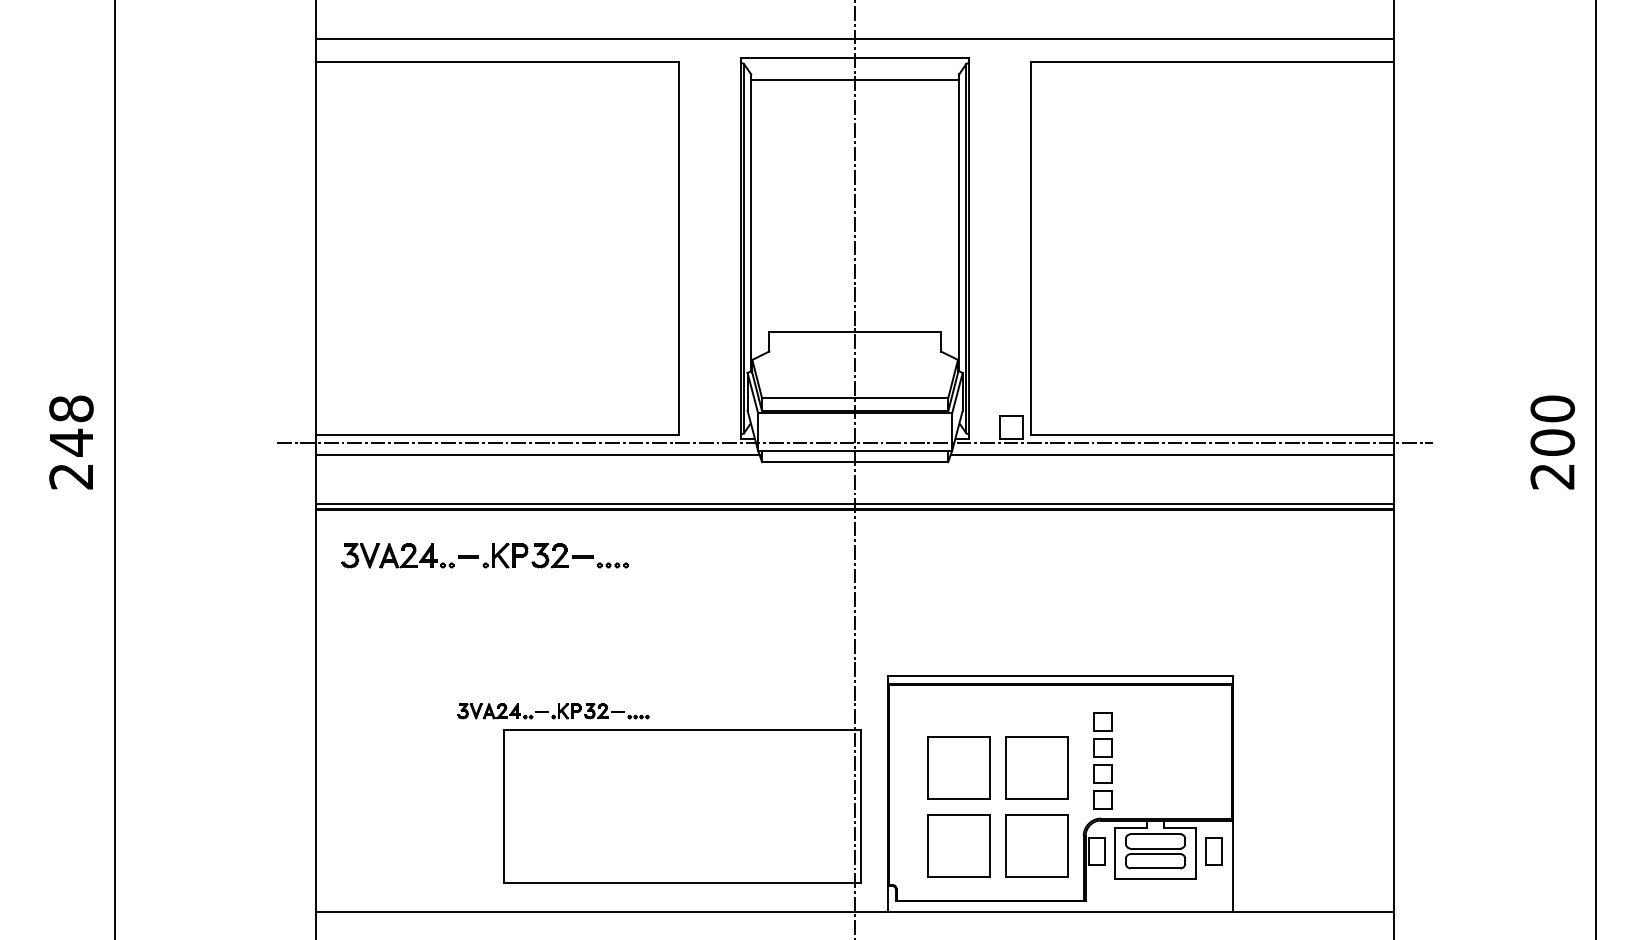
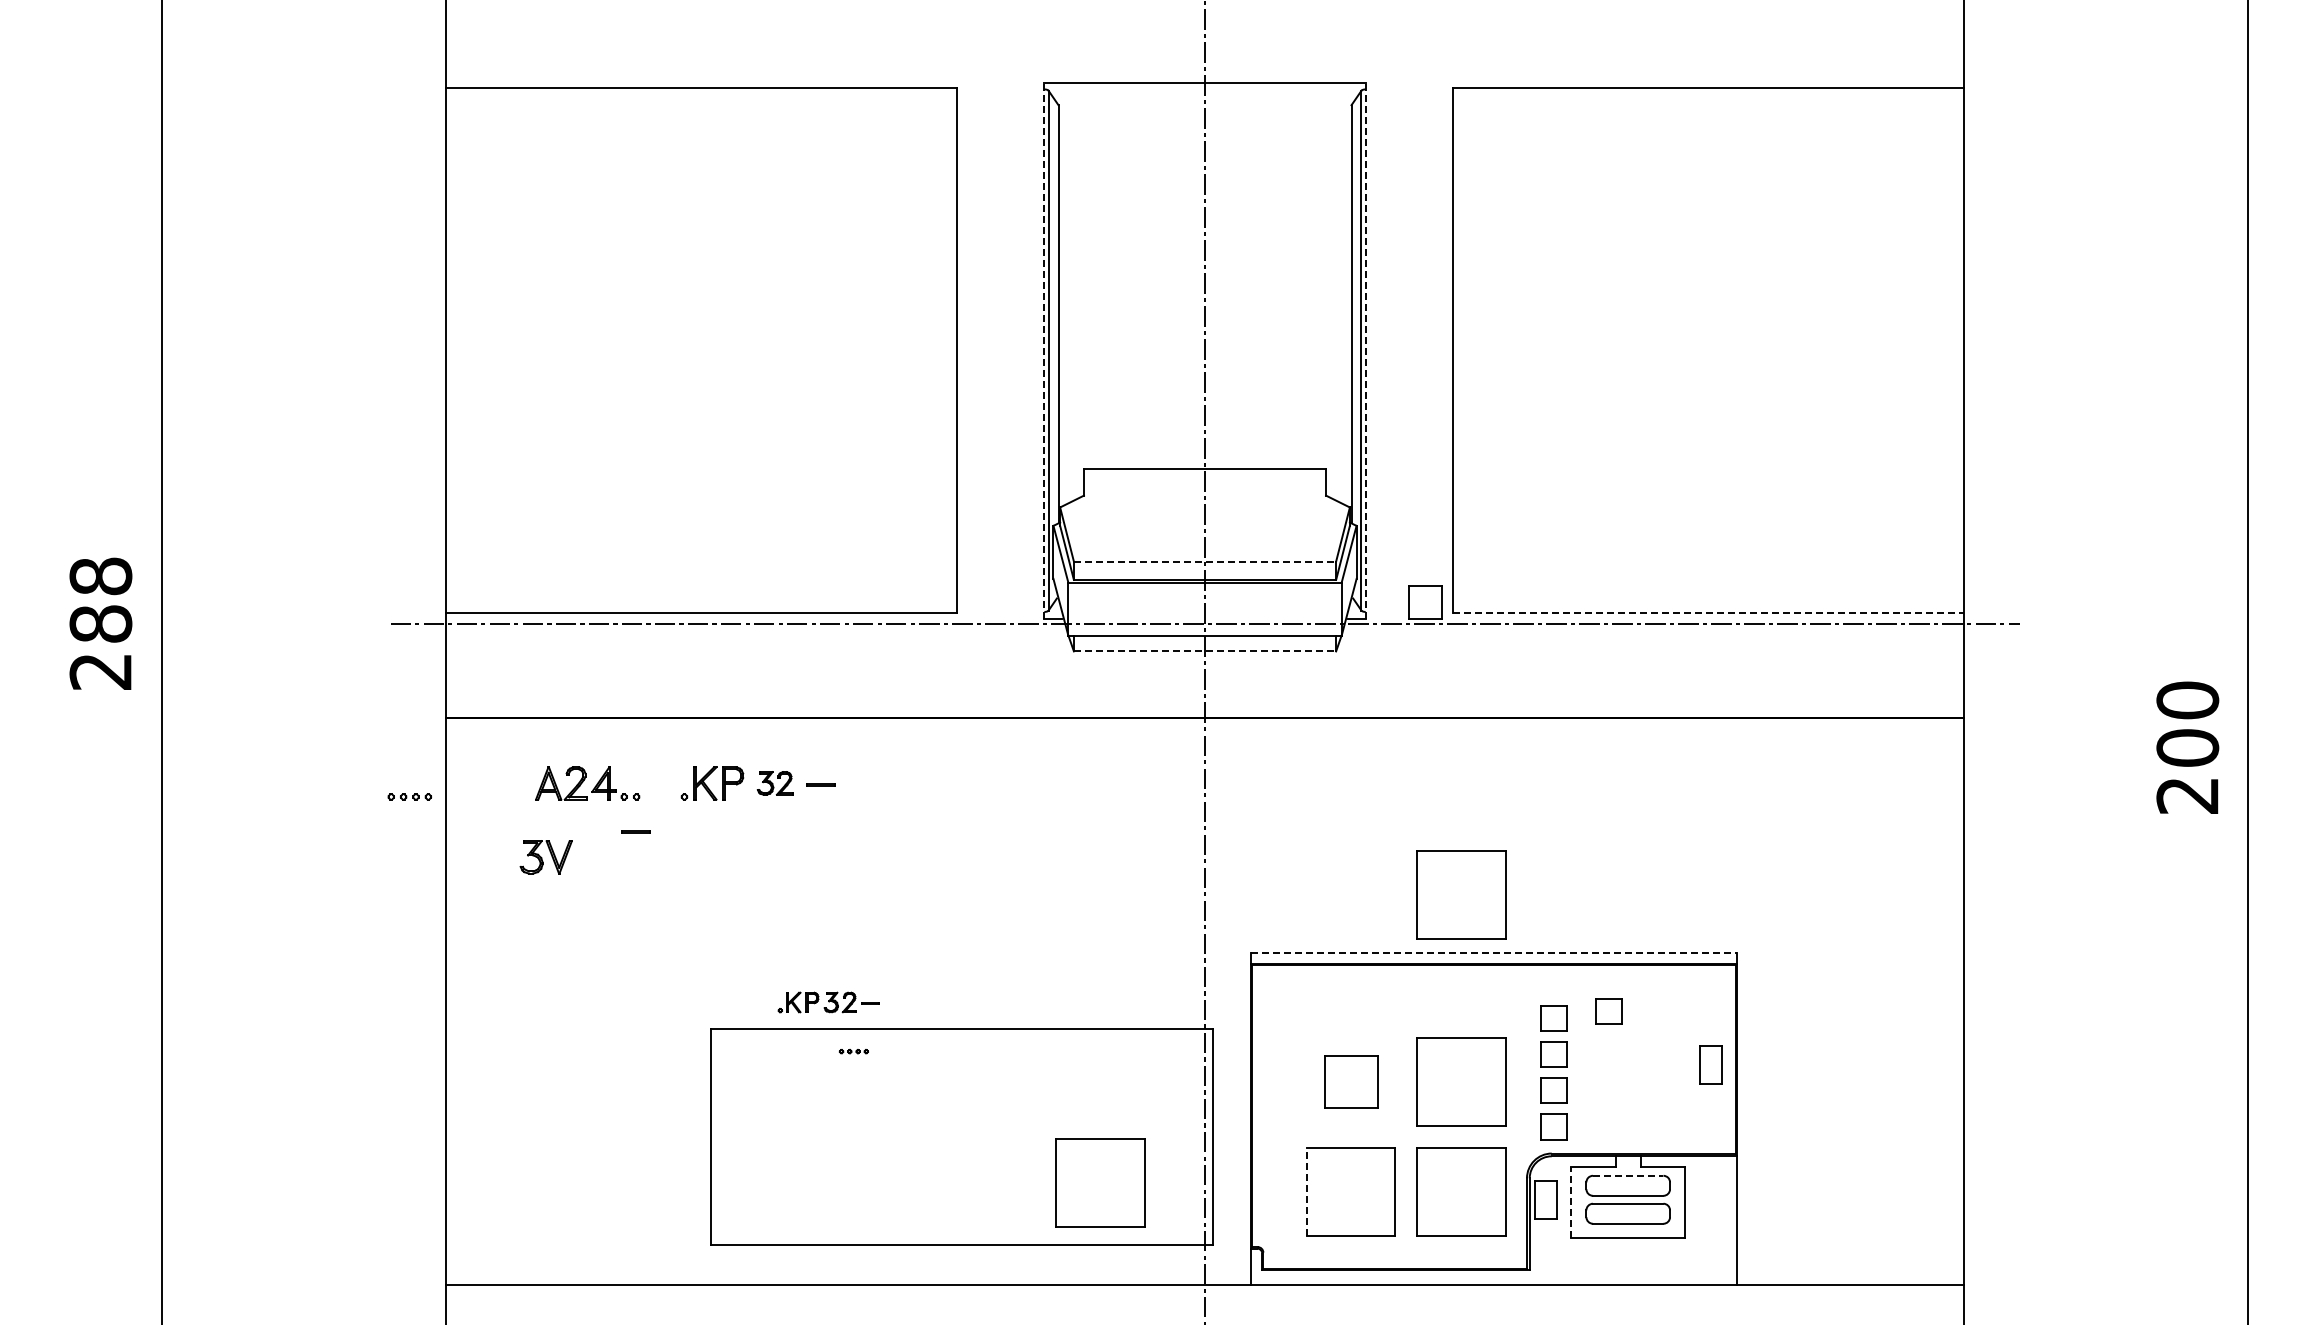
line: (854, 38) -> (1204, 54), removed
line: (854, 79) -> (1204, 112), removed
line: (741, 248) -> (1044, 350), solid -> dashed
line: (969, 248) -> (1365, 350), solid -> dashed
line: (855, 398) -> (1205, 561), solid -> dashed
line: (1212, 435) -> (1708, 613), solid -> dashed
text: (1552, 442) -> (2187, 747), moved
text: (71, 443) -> (100, 624), 248 -> 288
line: (537, 455) -> (757, 641), removed
line: (1172, 455) -> (1651, 641), removed
line: (855, 462) -> (1205, 651), solid -> dashed
line: (854, 504) -> (1204, 710), removed
part: (360, 555) -> (545, 857), moved
part: (549, 555) -> (774, 783), size x0.7
line: (467, 556) -> (635, 831), moved
part: (612, 565) -> (409, 796), moved
part: (1037, 634) -> (1461, 894), added
line: (1059, 676) -> (1493, 953), solid -> dashed
part: (502, 711) -> (708, 1002), removed
part: (638, 717) -> (853, 1051), moved
part: (1141, 717) -> (1608, 1011), added
part: (958, 767) -> (1350, 1081), size x0.6
line: (1155, 834) -> (1628, 1175), solid -> dashed
part: (780, 839) -> (1100, 1182), added
line: (927, 845) -> (1307, 1191), solid -> dashed
part: (1213, 851) -> (1710, 1064), moved
line: (1115, 853) -> (1571, 1202), solid -> dashed

